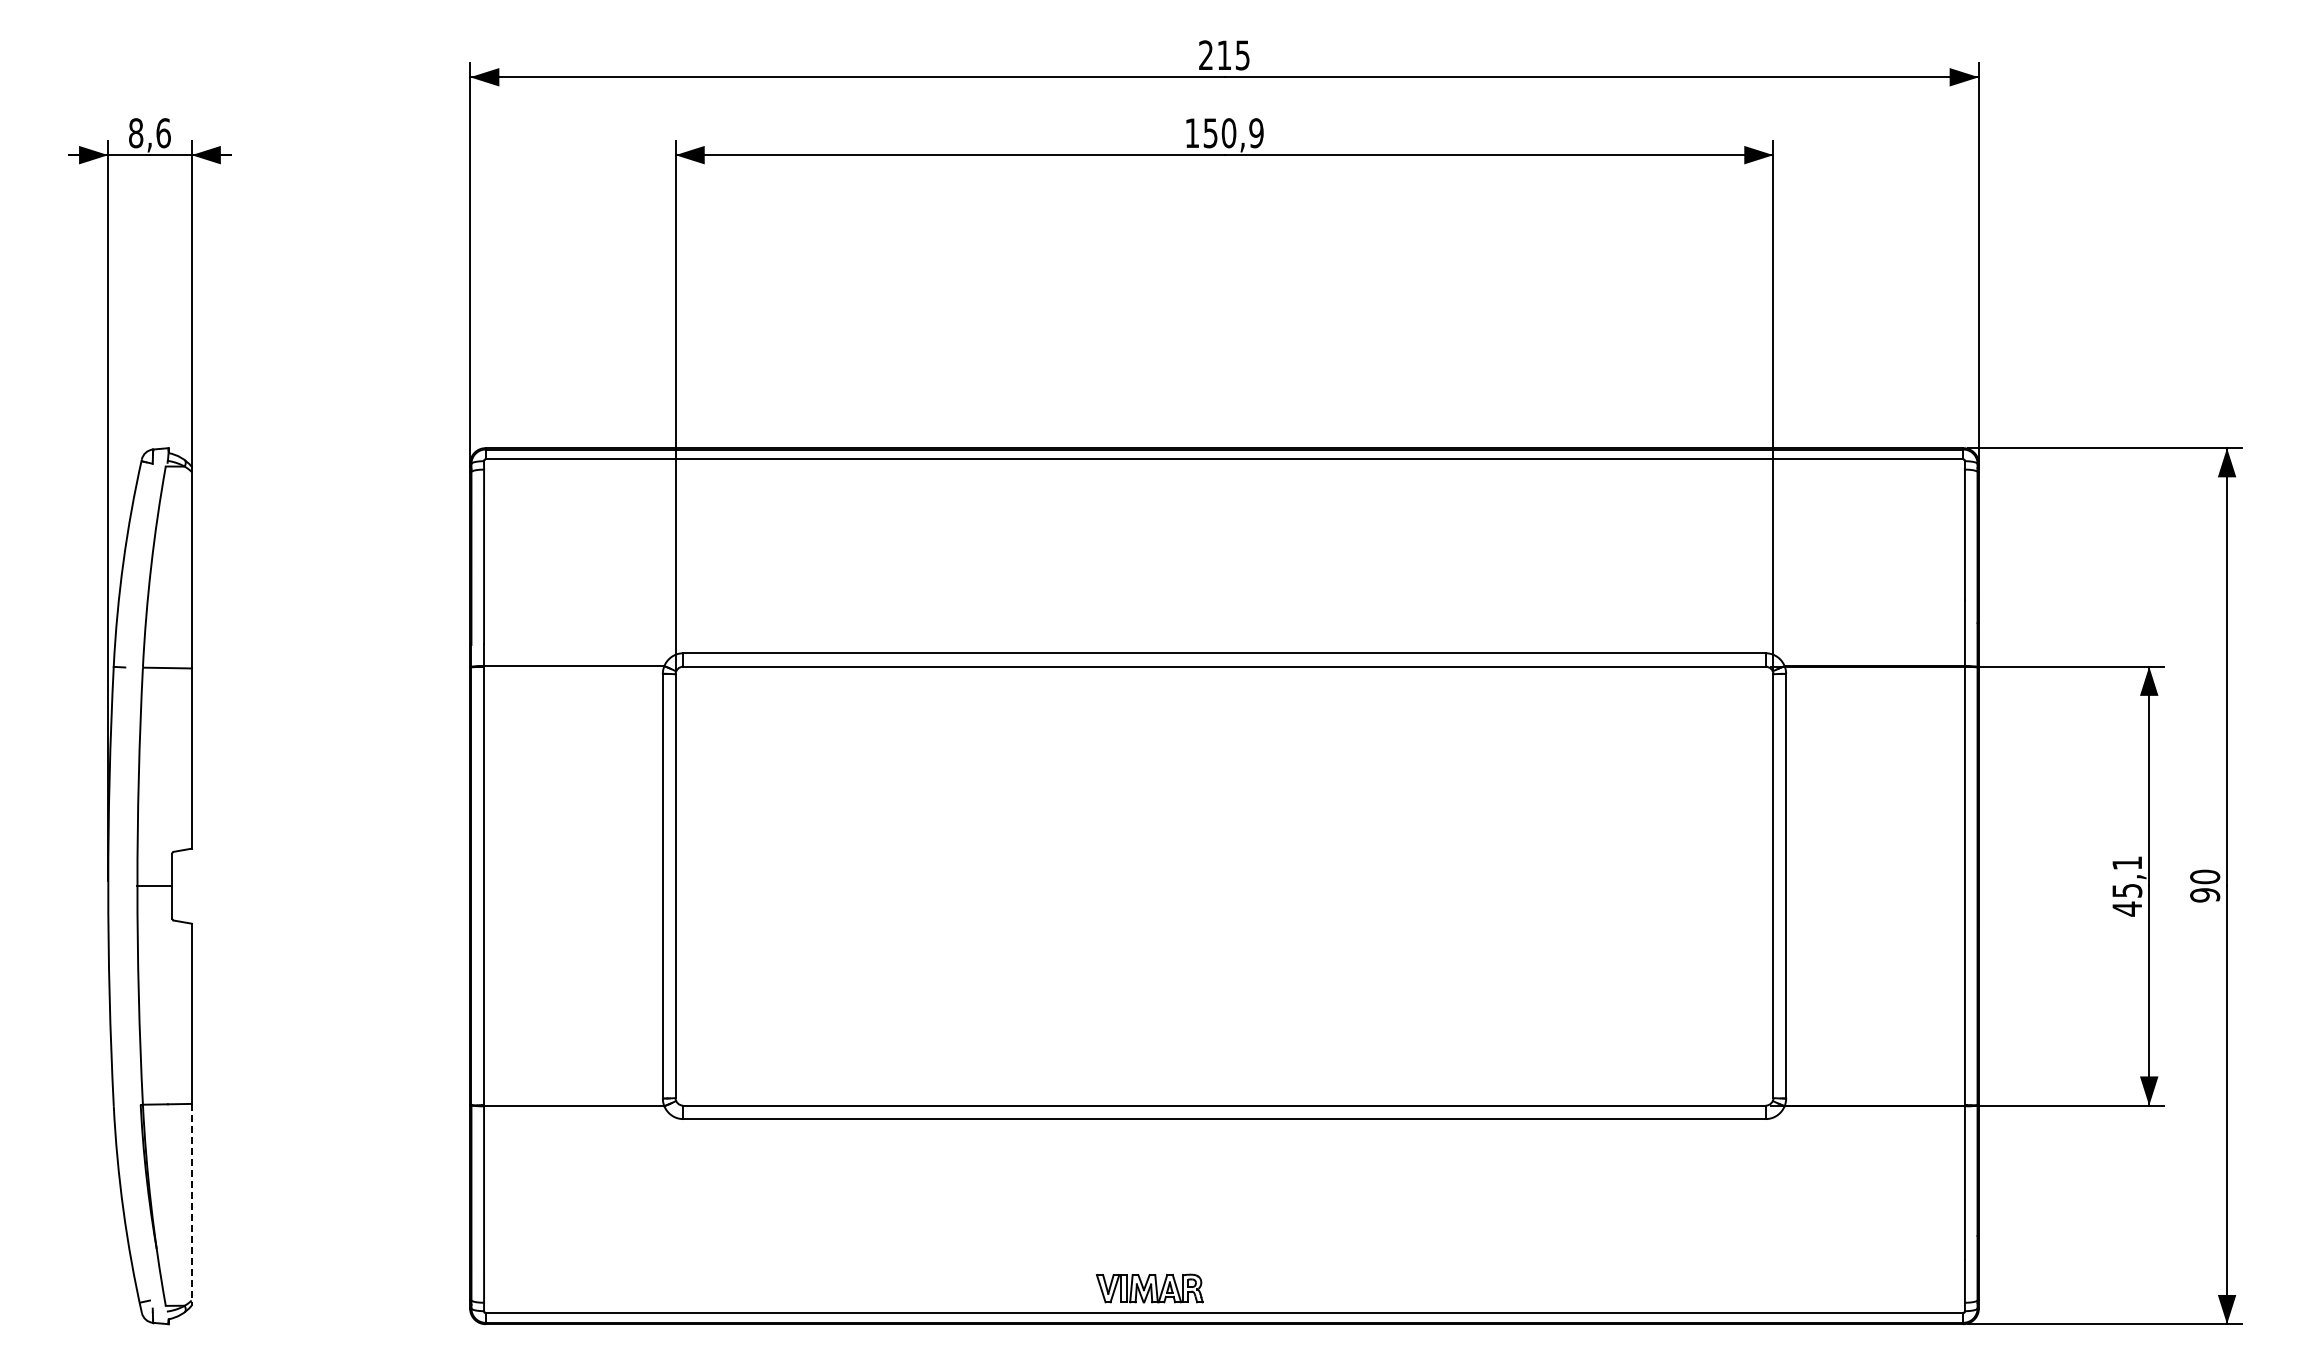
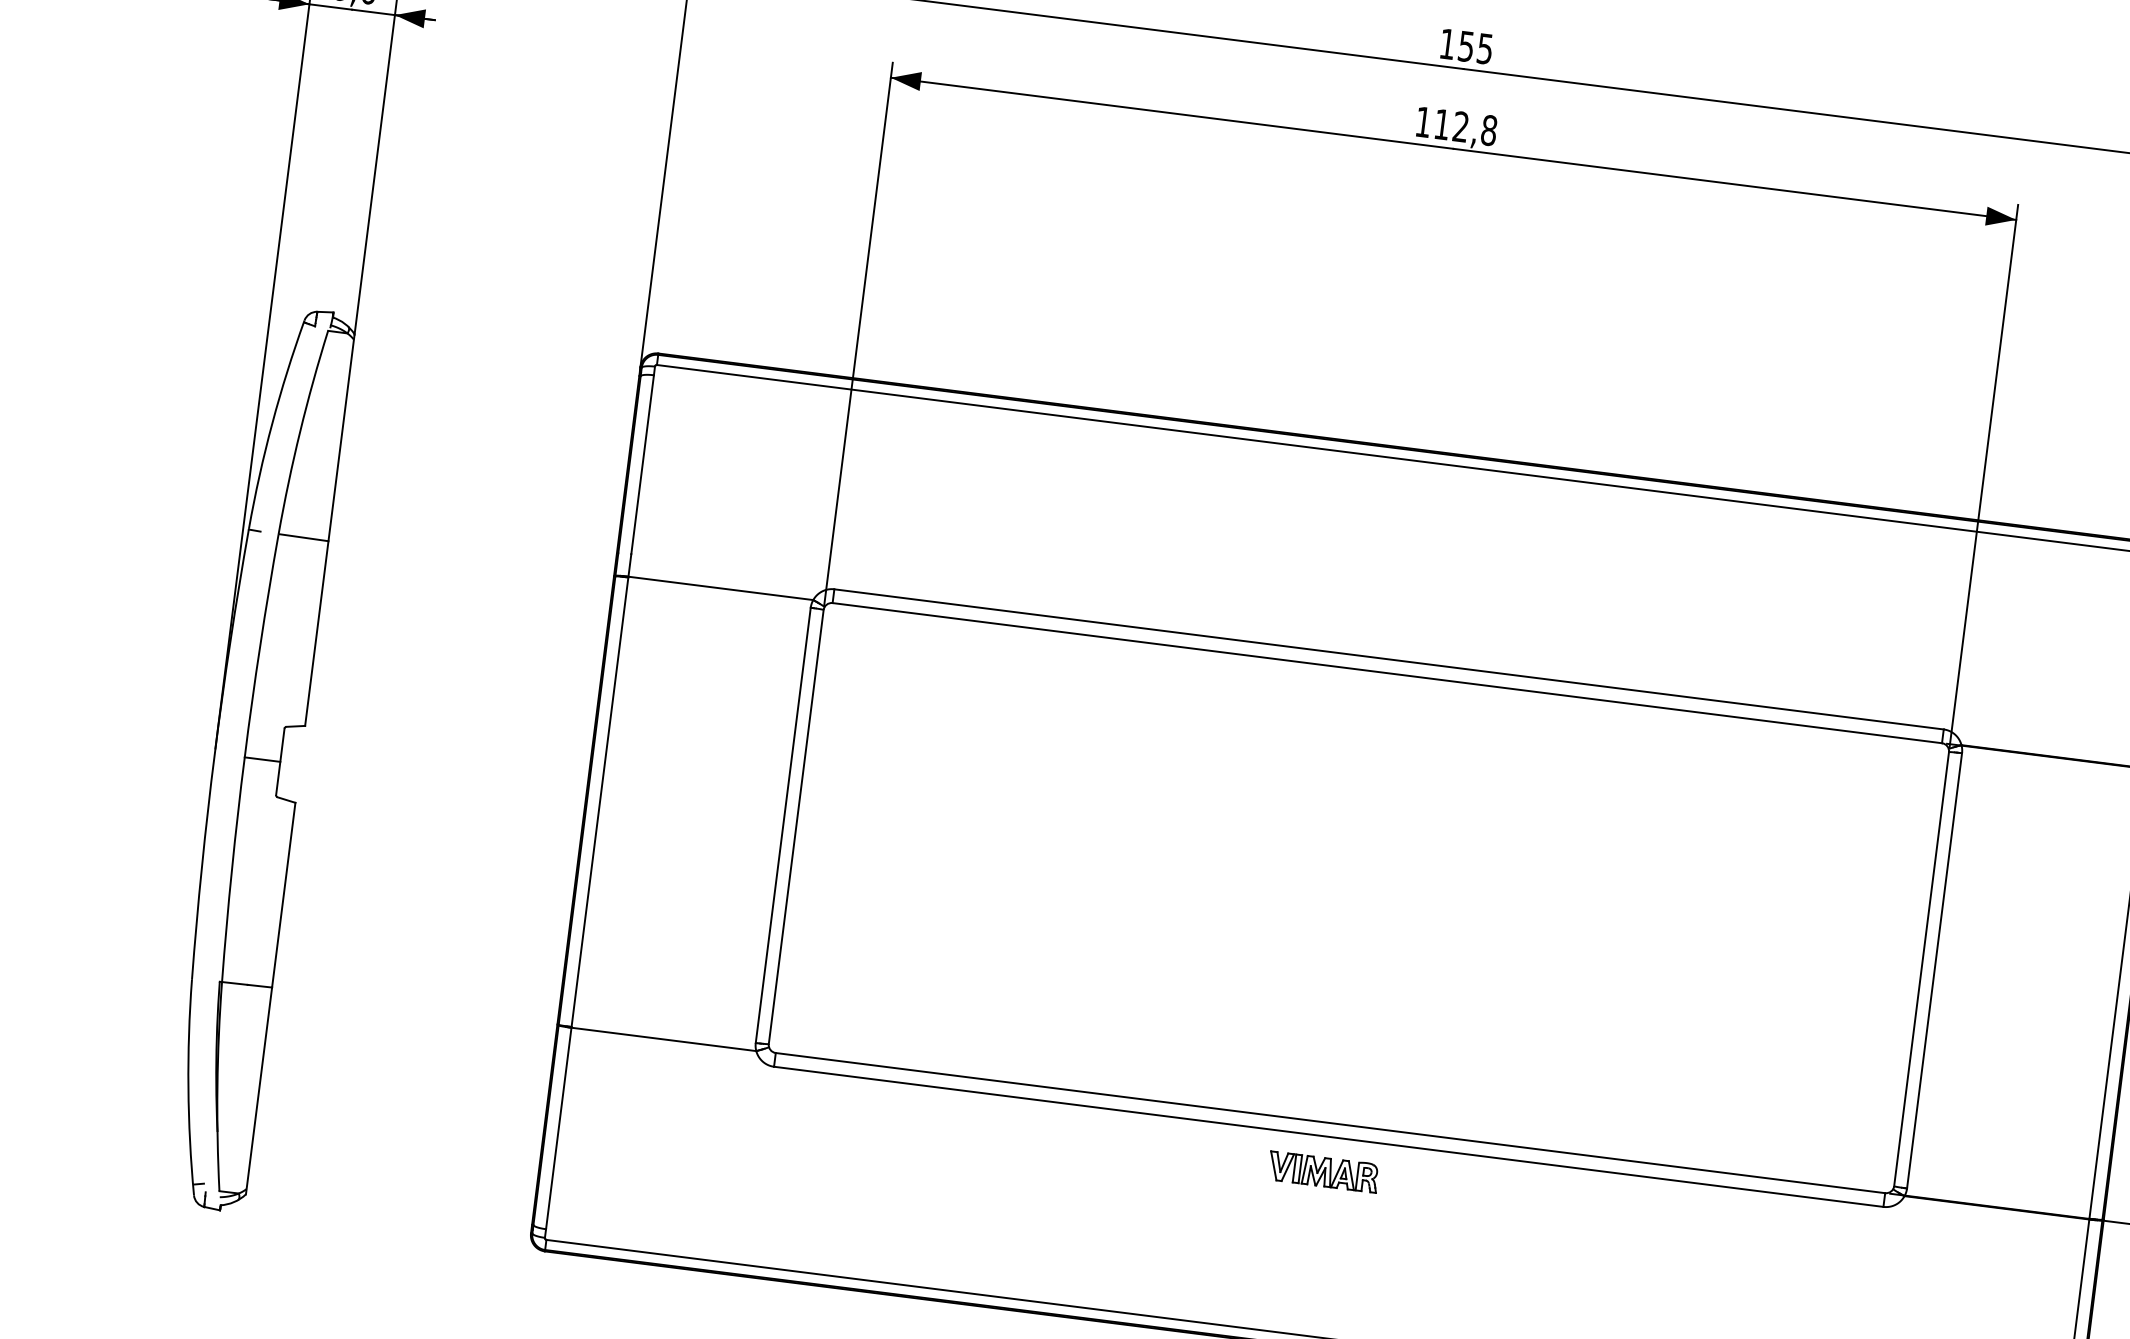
text: (1215, 55) -> (1457, 45), 215 -> 155
text: (1233, 133) -> (1465, 127), 150,9 -> 112,8
line: (191, 1204) -> (258, 1090), dashed -> solid
part: (1149, 1288) -> (1323, 1171), moved

